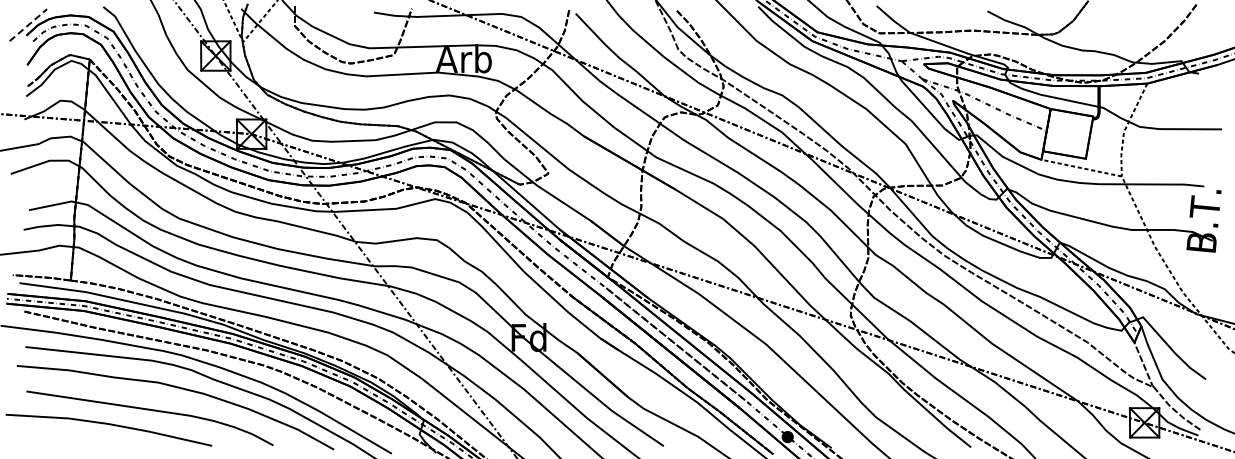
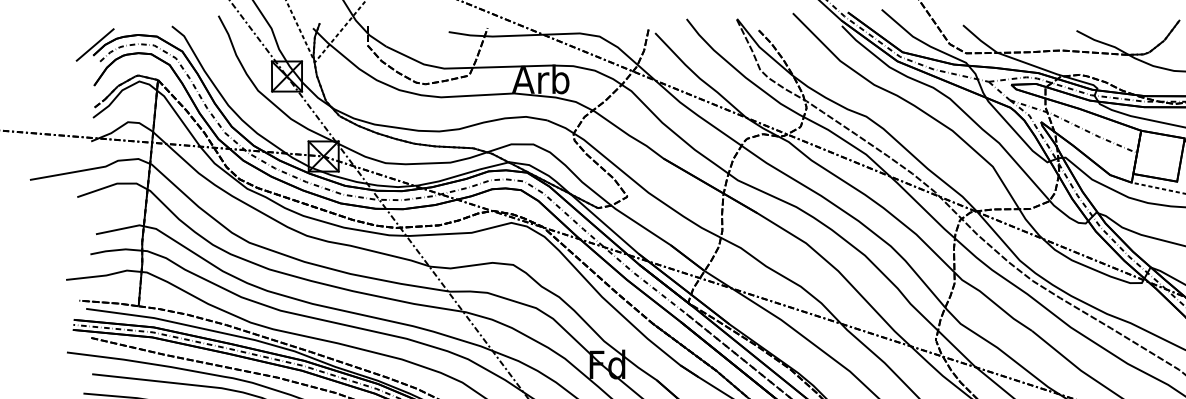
line: (28, 25) -> (95, 45), dashed -> solid

